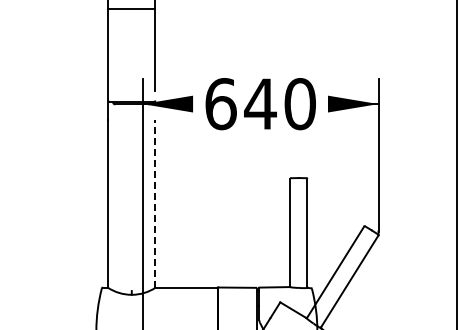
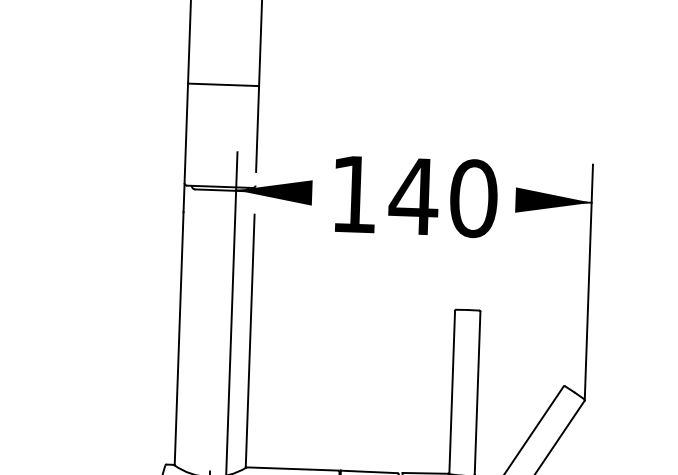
line: (131, 9) -> (223, 84), moved
text: (220, 104) -> (353, 195), 640 -> 140
line: (155, 203) -> (250, 340), dashed -> solid

